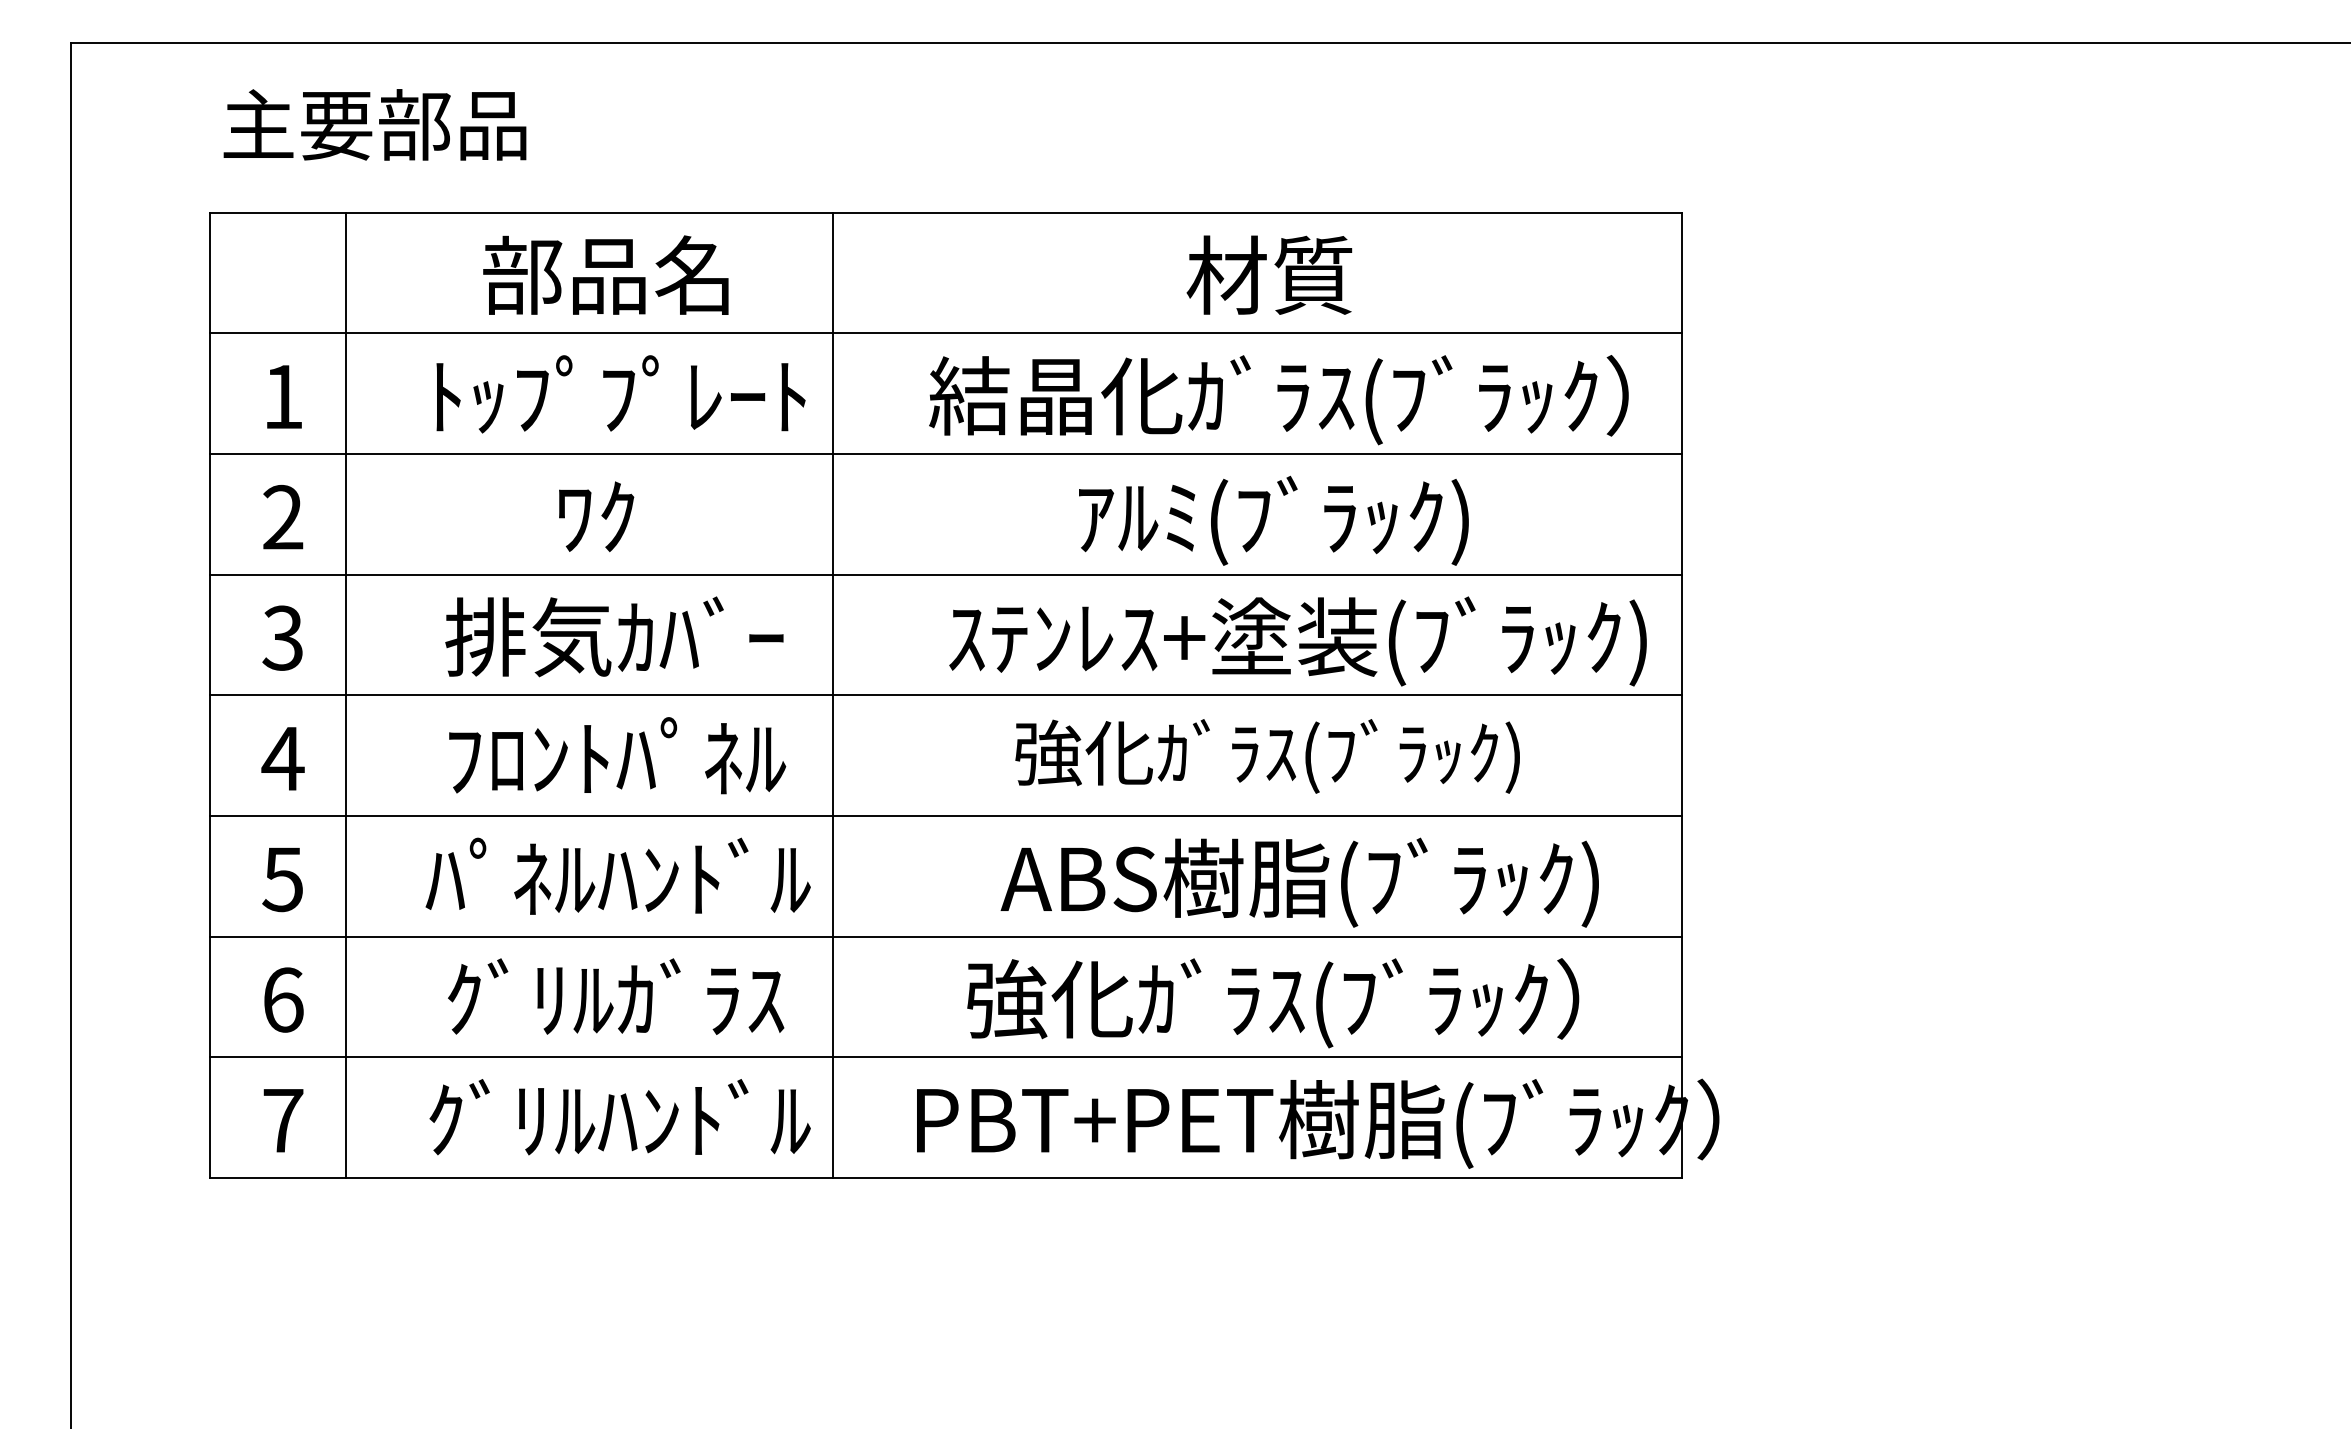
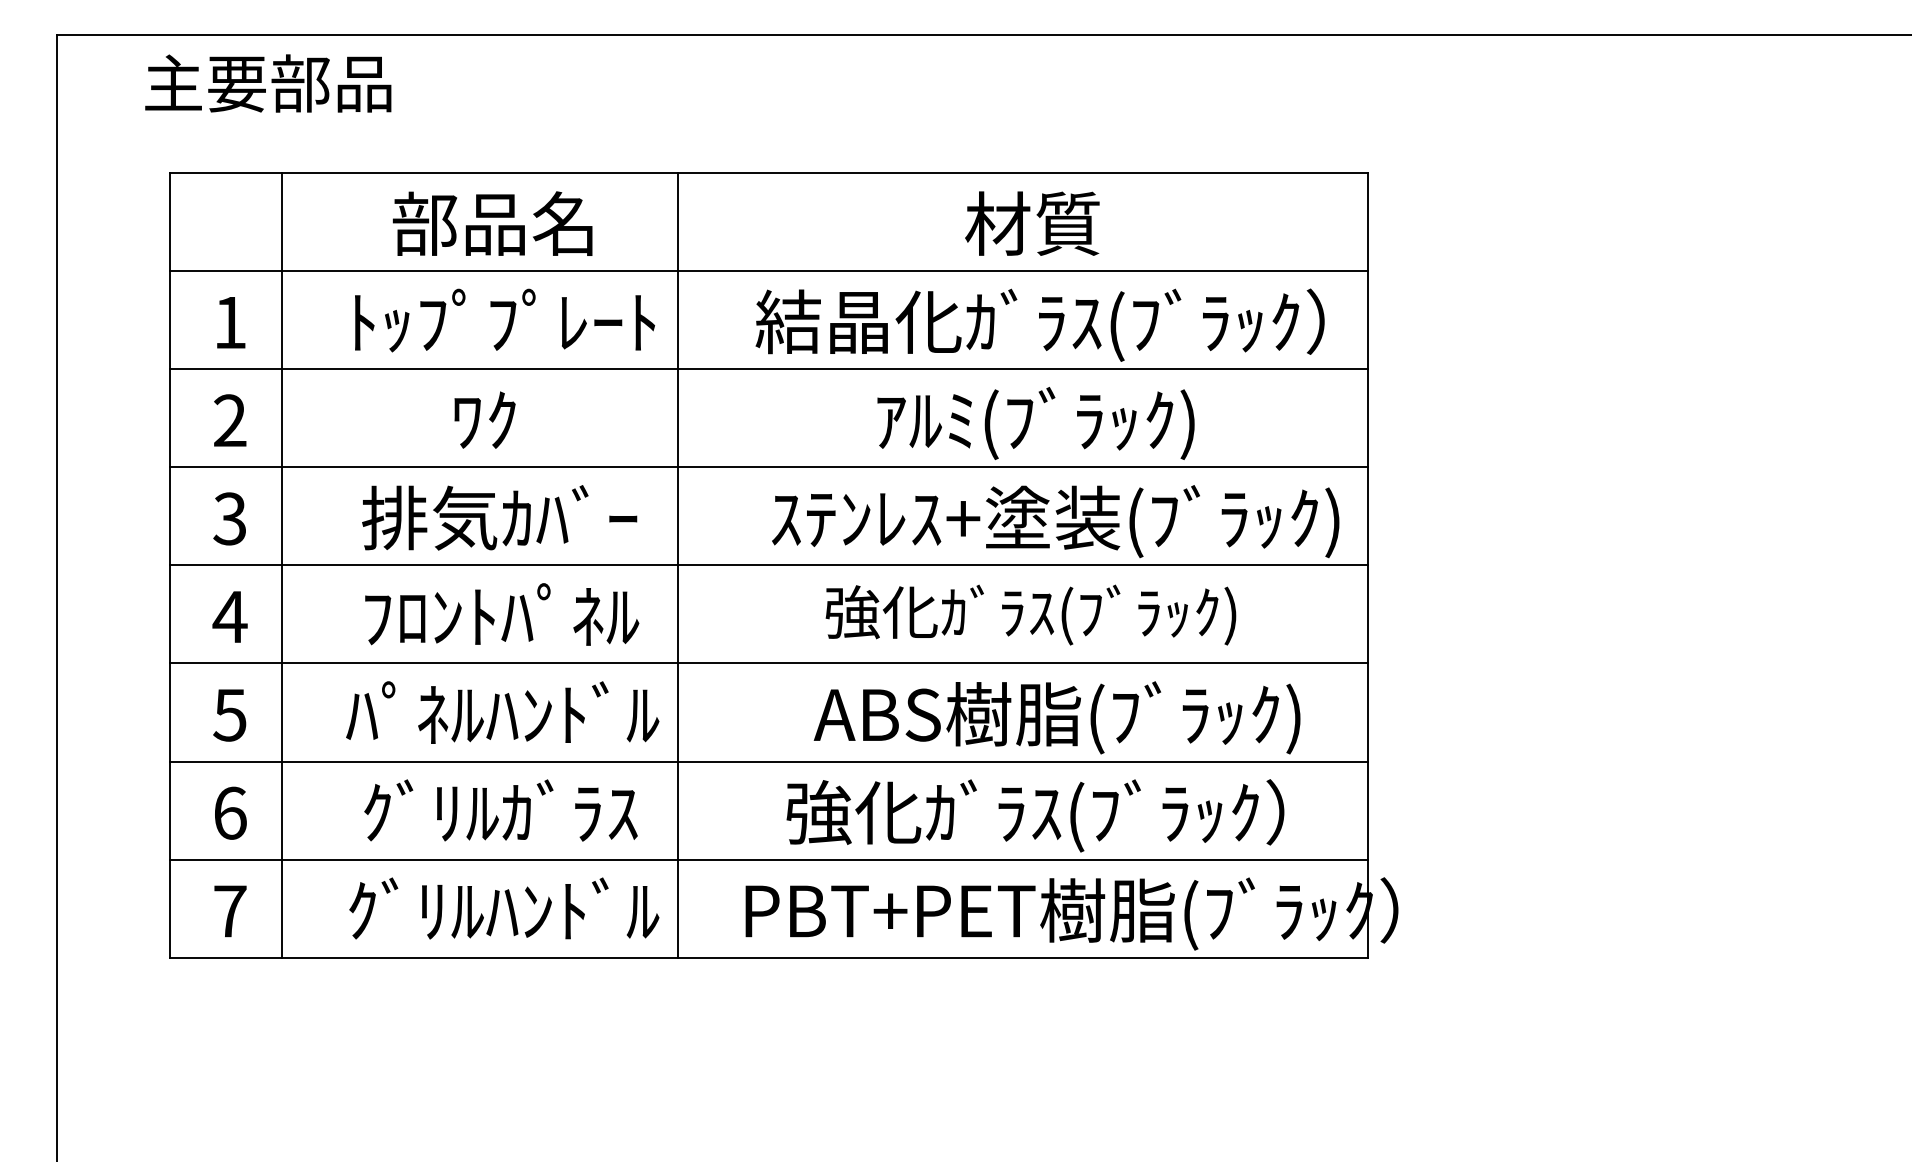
text: (374, 124) -> (267, 83), moved

